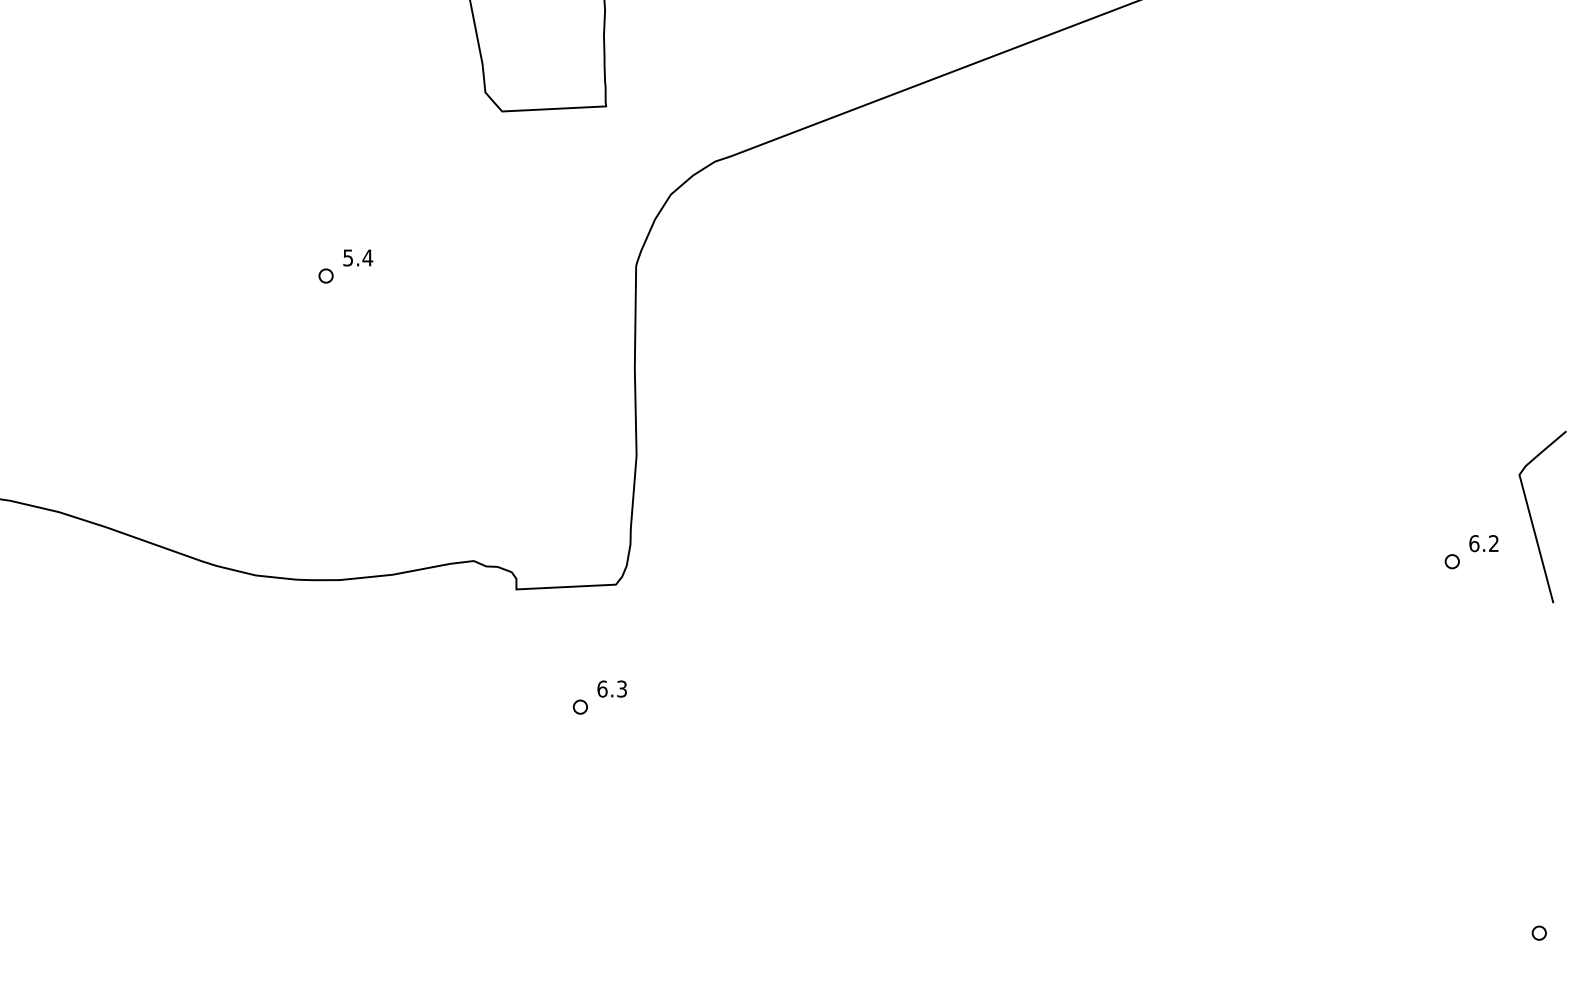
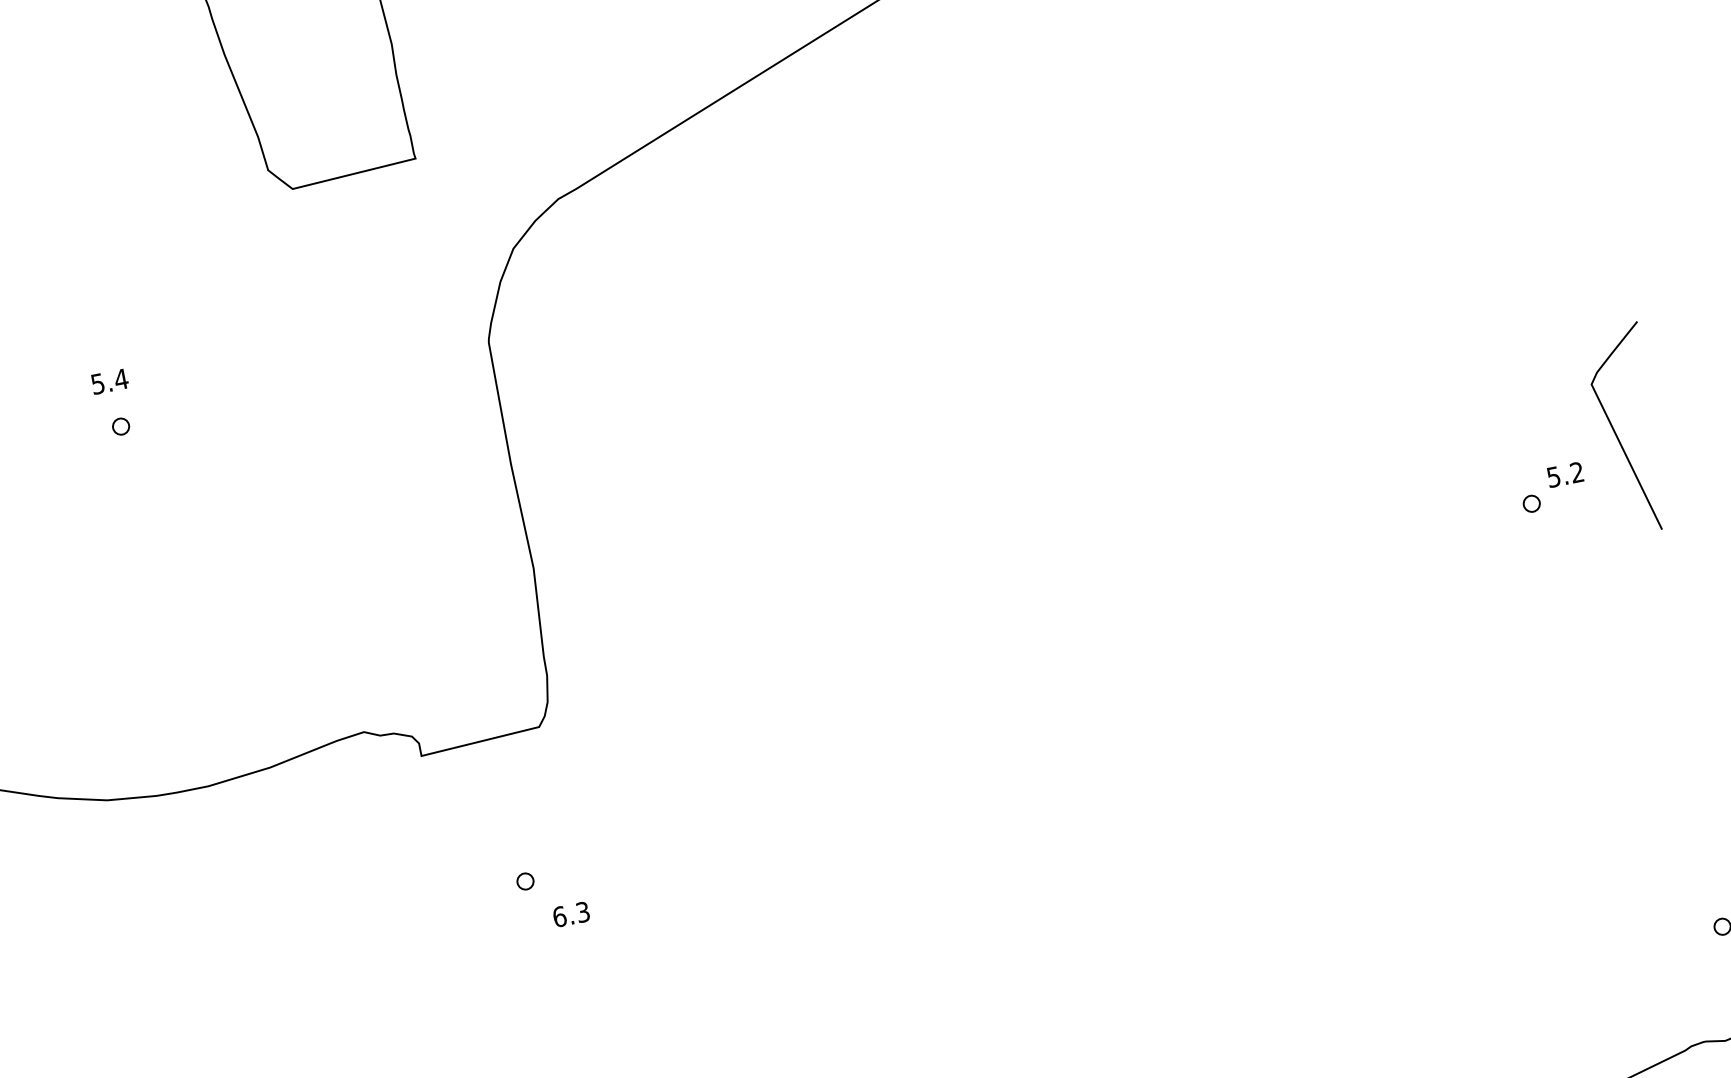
text: (358, 257) -> (110, 381), moved
text: (1474, 543) -> (1554, 476), 6.2 -> 5.2
text: (611, 688) -> (570, 914), moved

